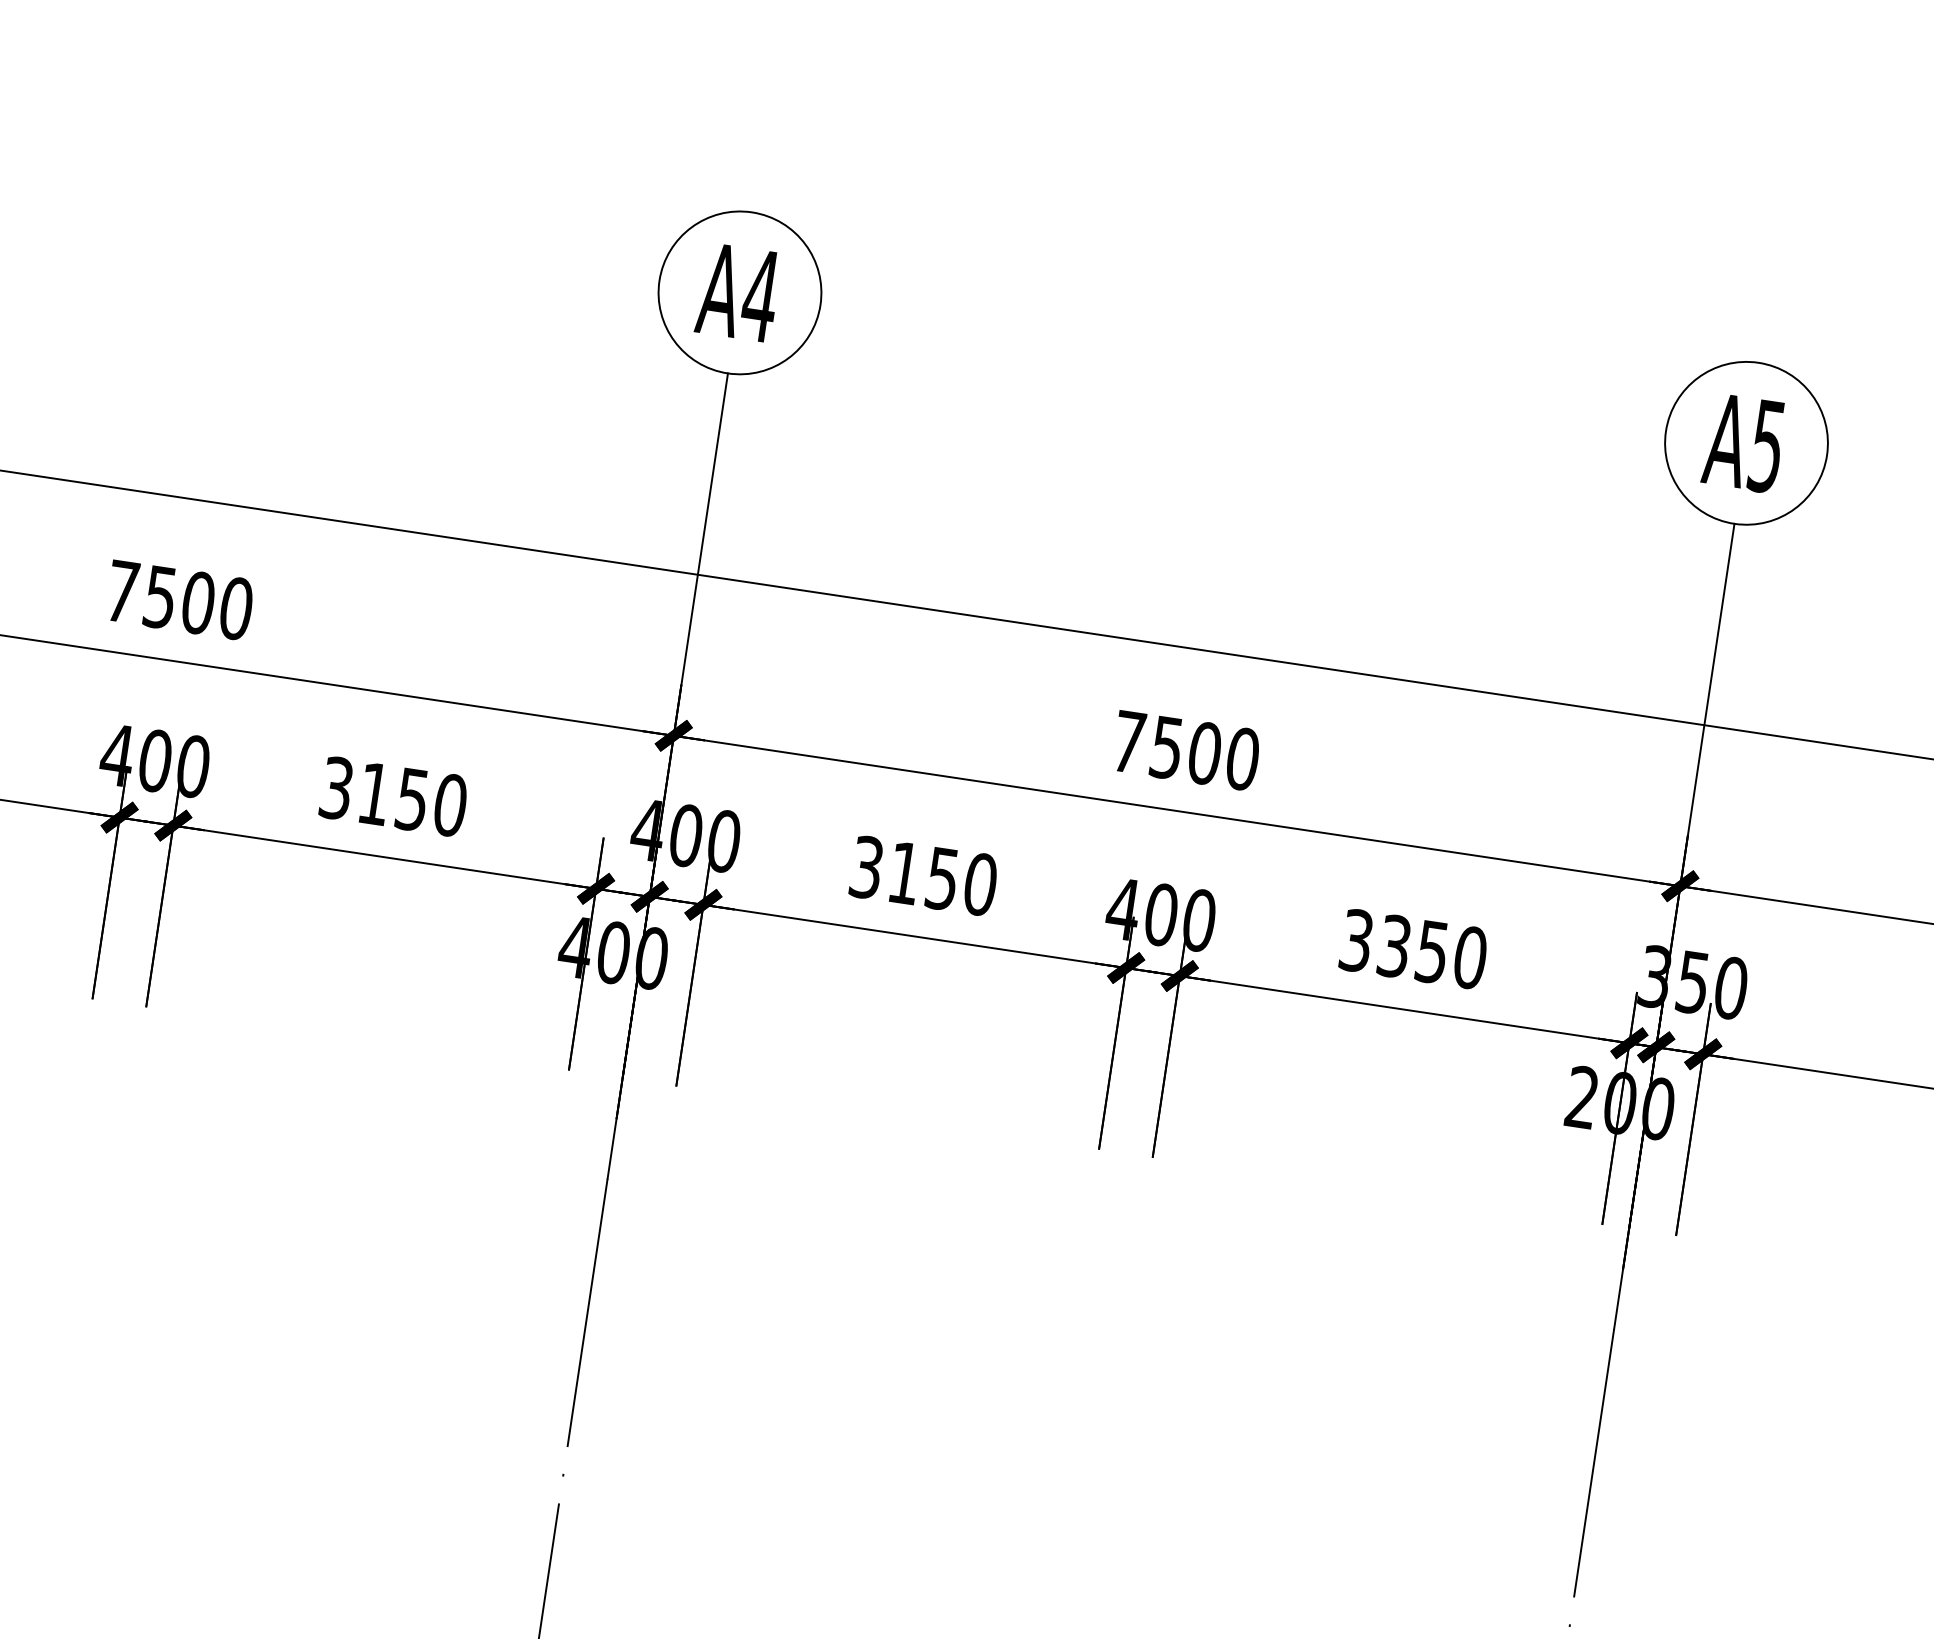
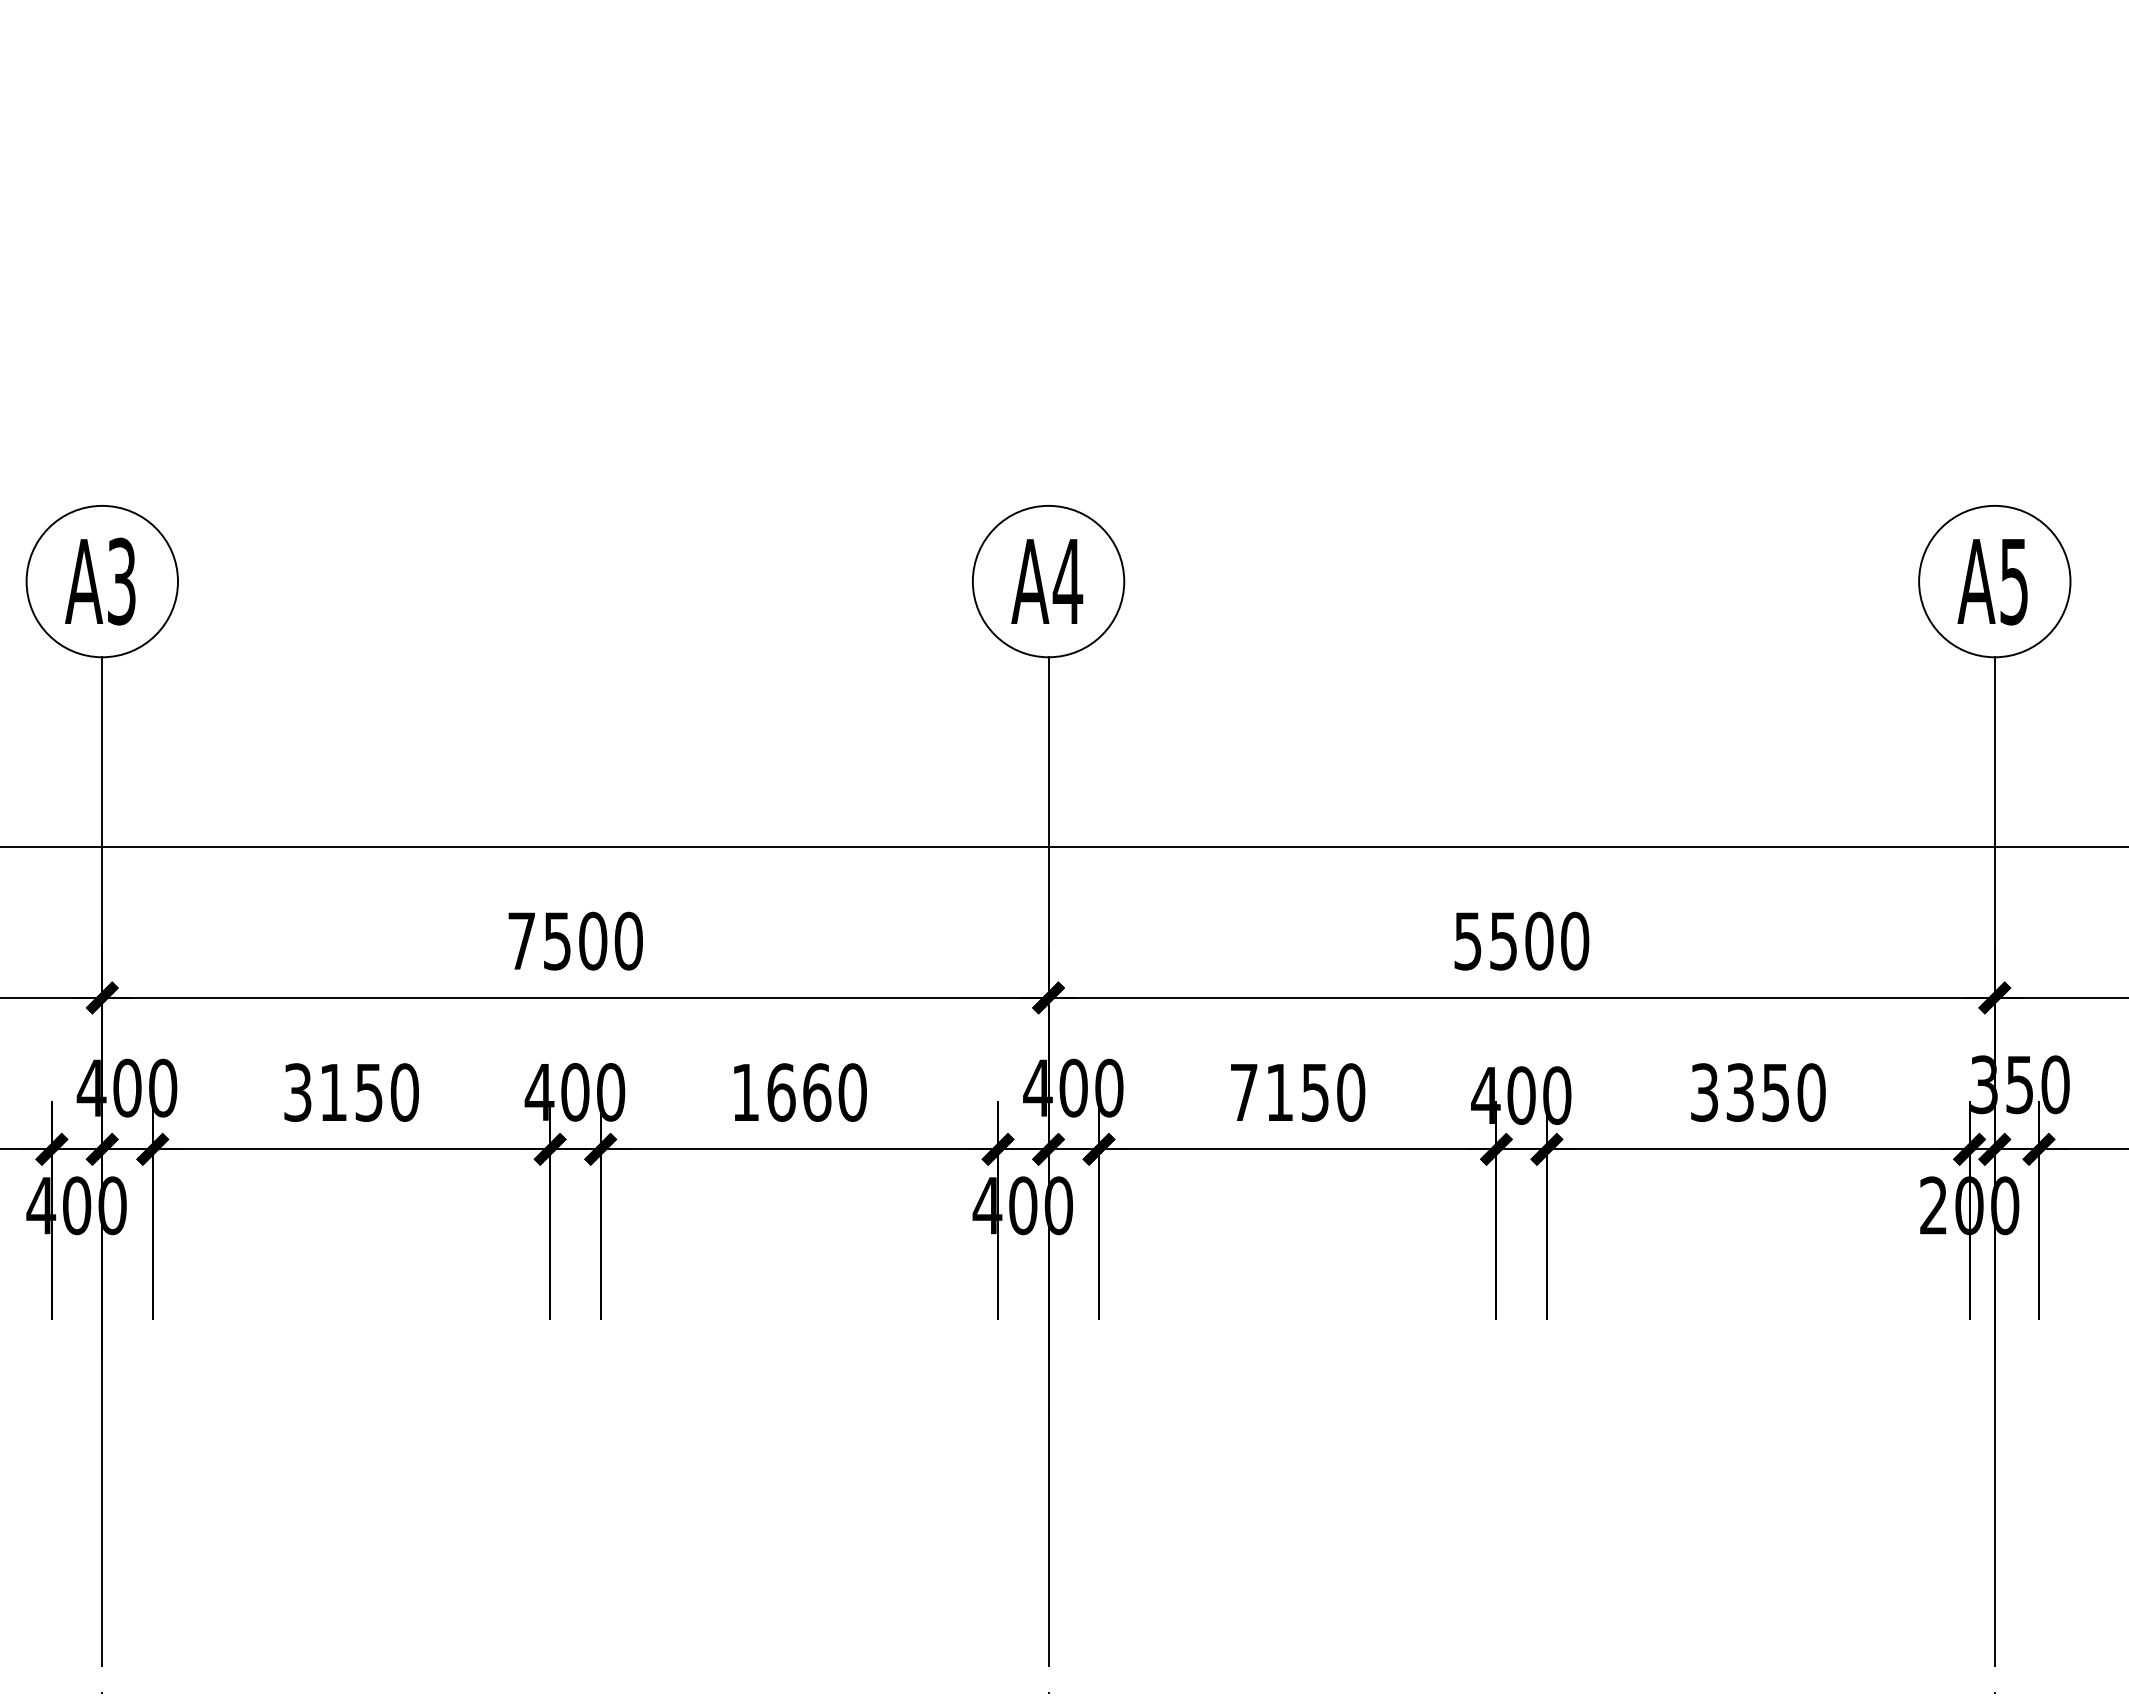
text: (1128, 742) -> (1467, 941), 7500 -> 5500
text: (374, 793) -> (781, 1092), 3150 -> 1660
text: (866, 867) -> (1243, 1092), 3150 -> 7150

